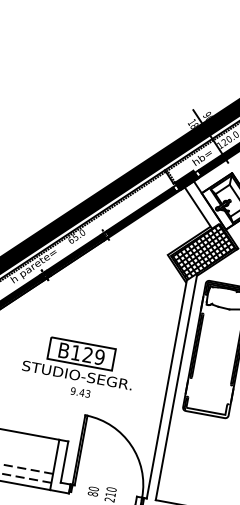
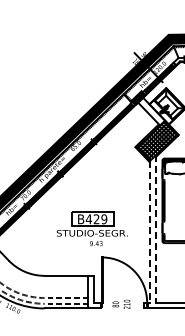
text: (75, 353) -> (88, 219), B129 -> B429
line: (177, 386) -> (156, 228), solid -> dashed
line: (167, 390) -> (150, 232), solid -> dashed

